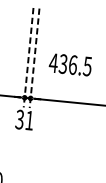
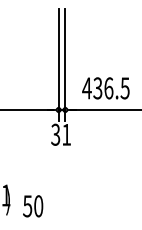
line: (28, 58) -> (58, 65), dashed -> solid
line: (34, 58) -> (65, 65), dashed -> solid
text: (70, 64) -> (105, 88), moved

